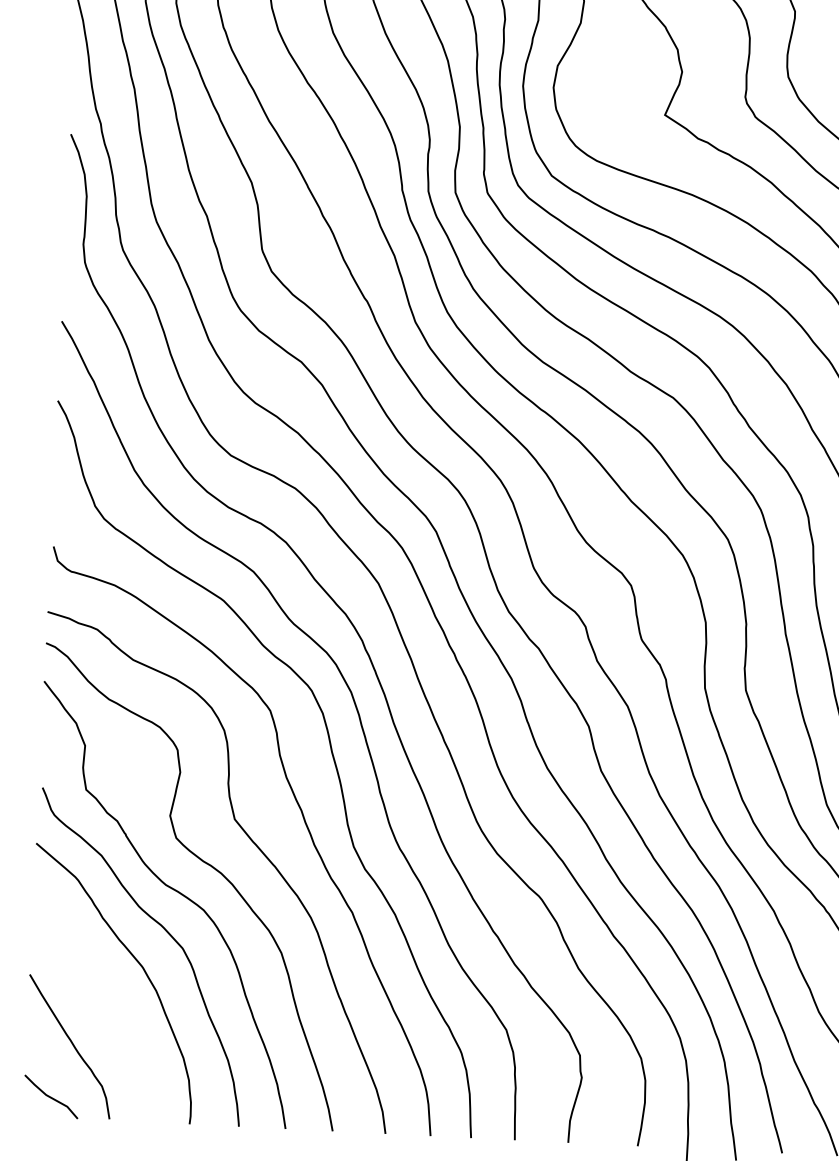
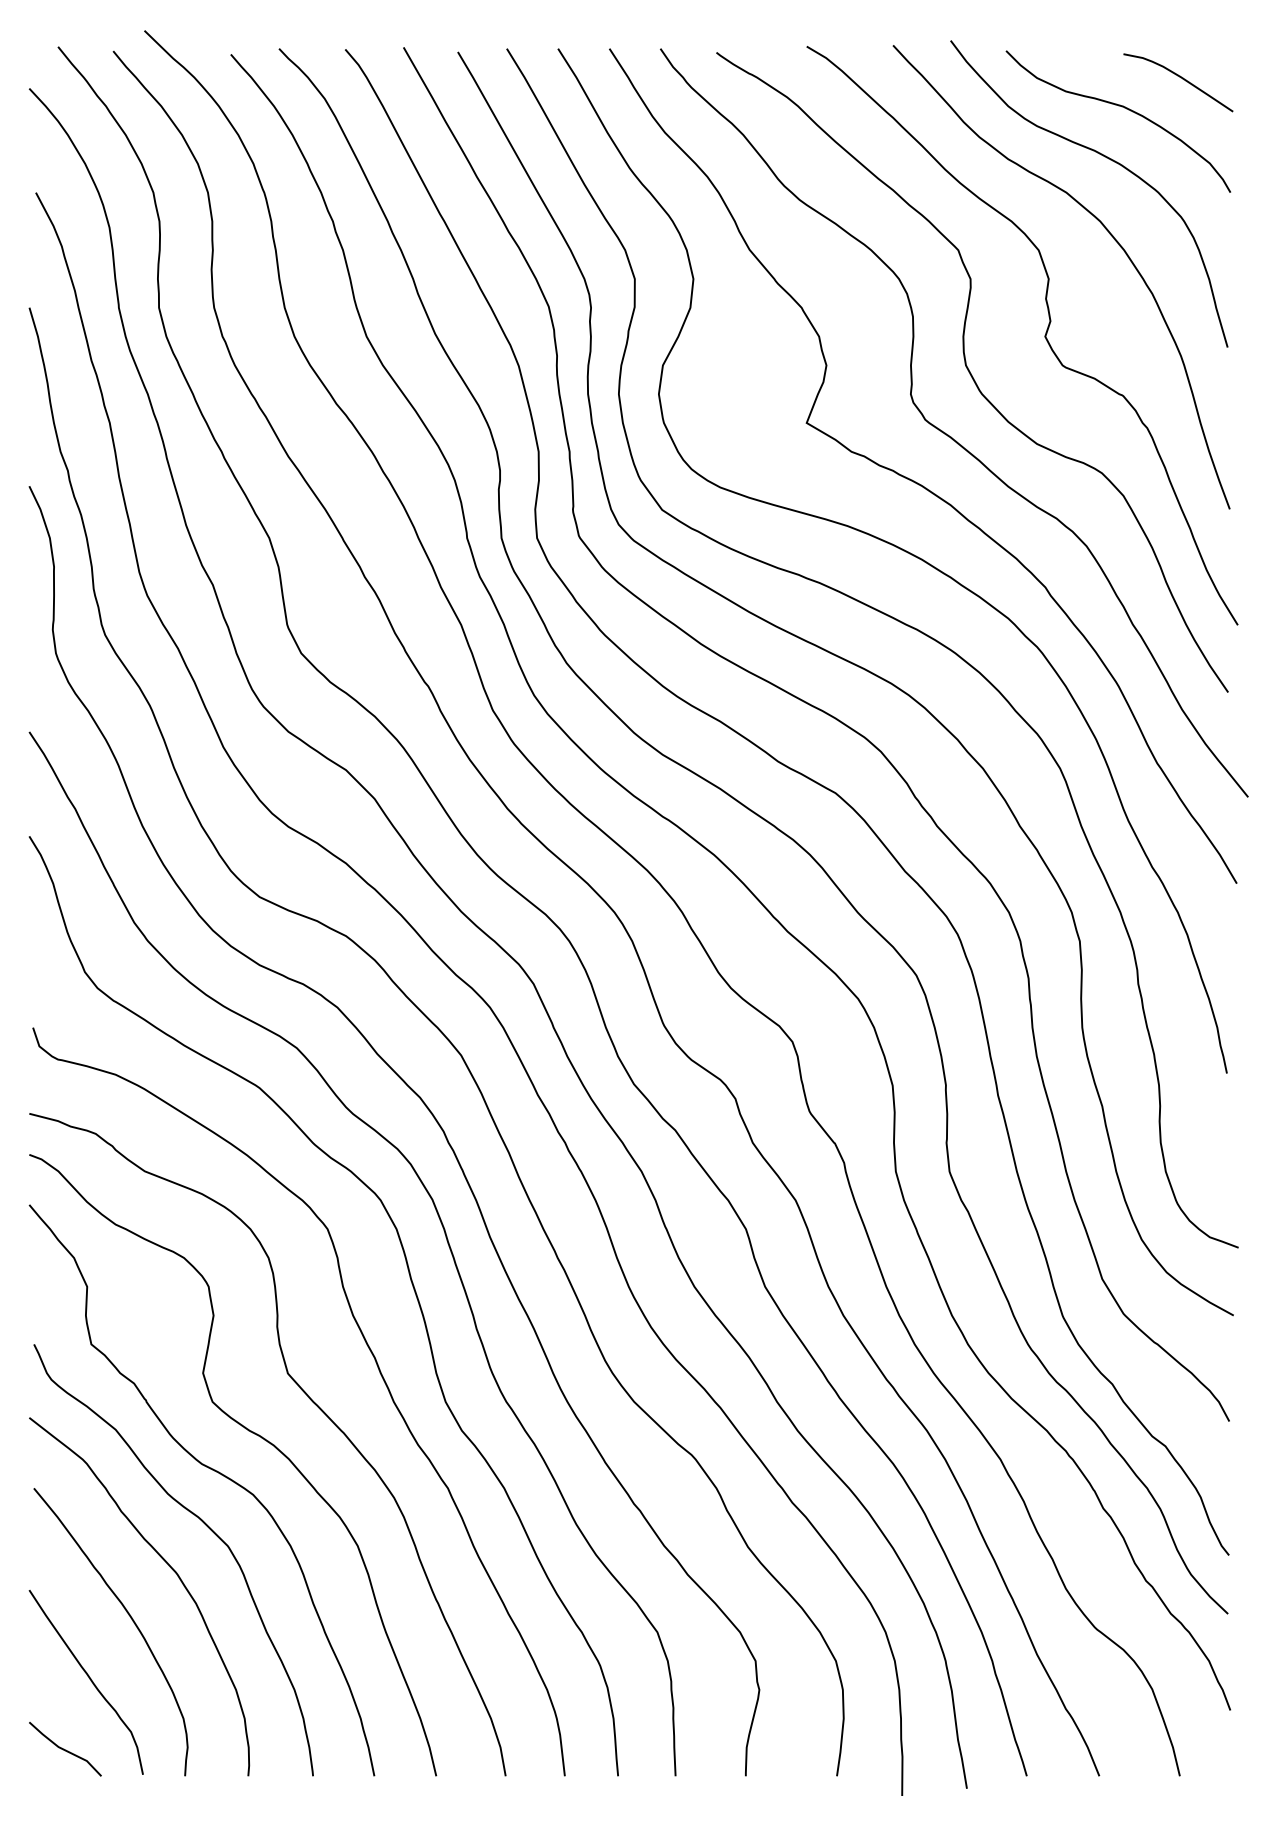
curve: (105, 999) -> (130, 1618), added

